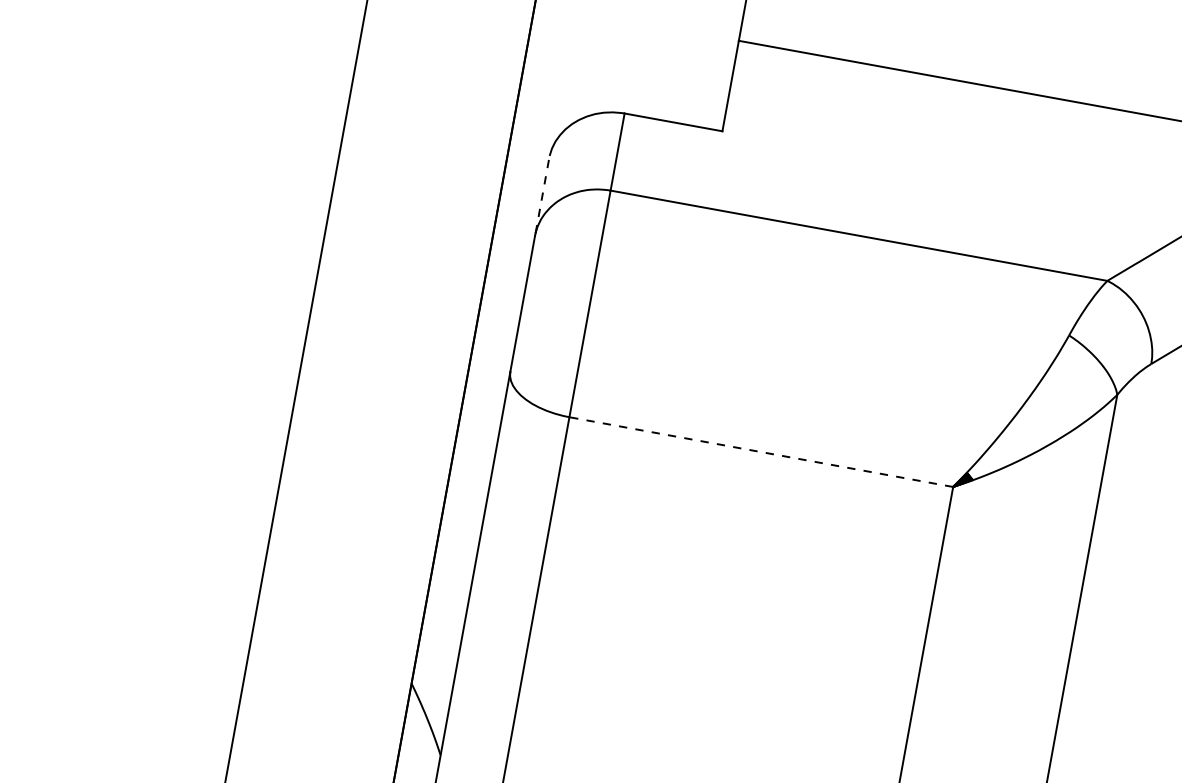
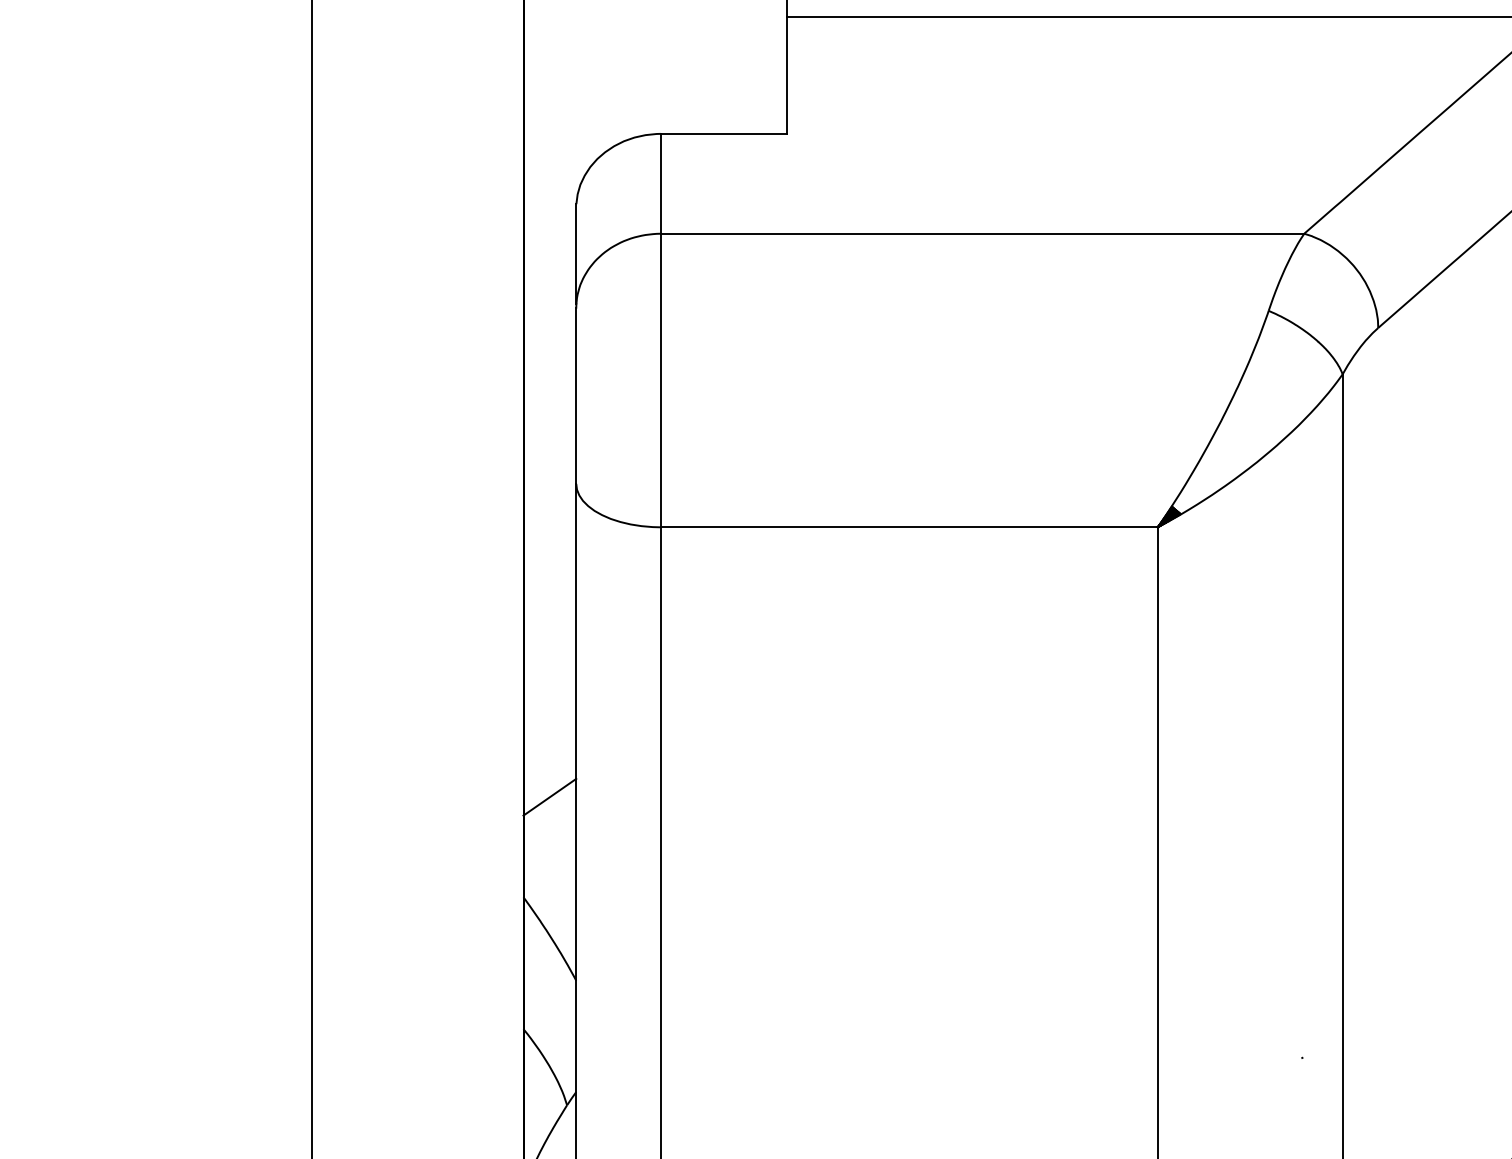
line: (542, 194) -> (576, 253), dashed -> solid
line: (761, 452) -> (909, 527), dashed -> solid
line: (445, 609) -> (549, 796), added

